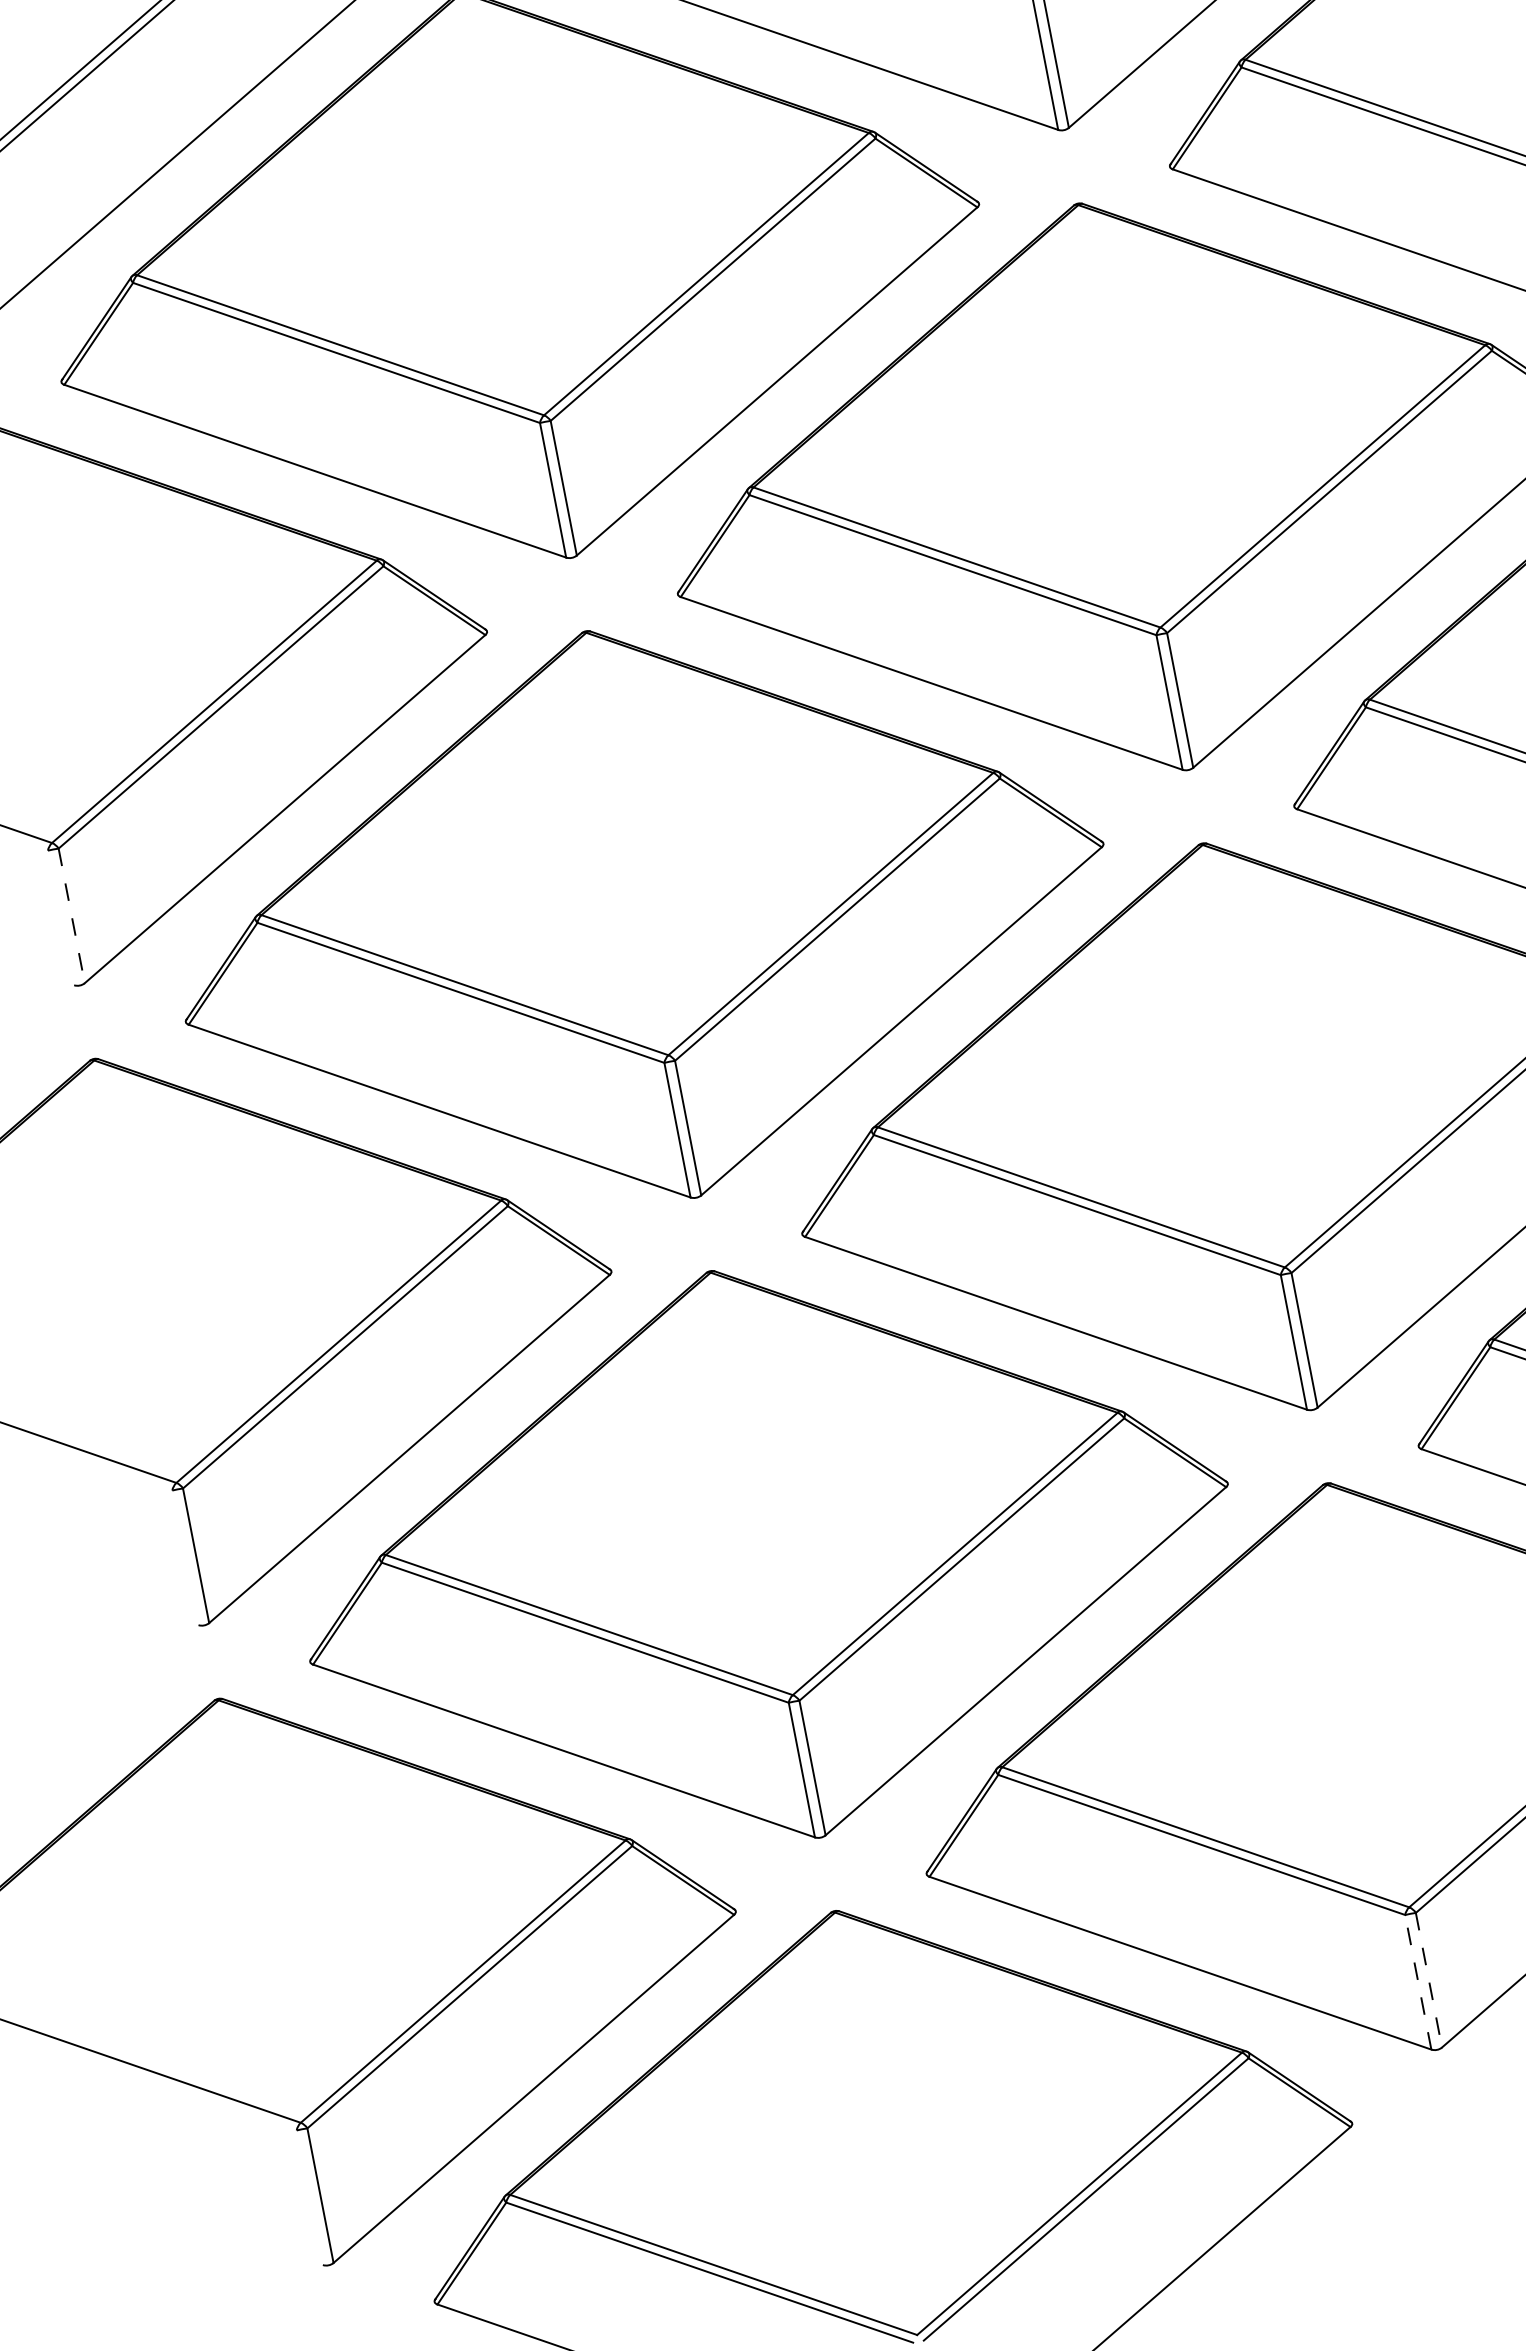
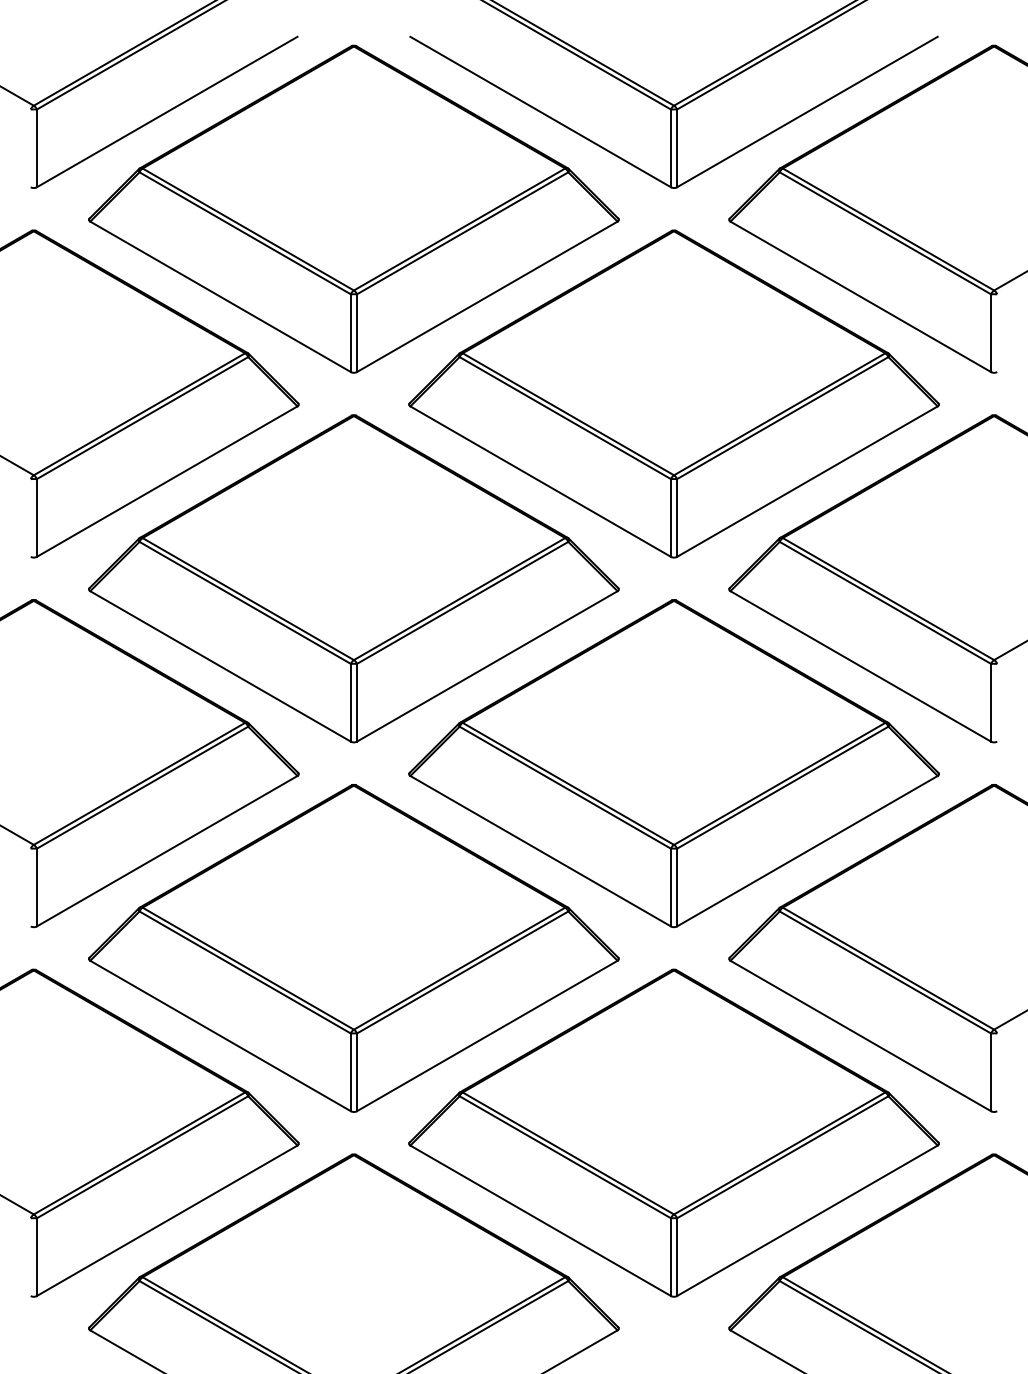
line: (70, 915) -> (36, 517), dashed -> solid
line: (1429, 1980) -> (677, 1257), dashed -> solid
line: (1417, 1983) -> (670, 1257), dashed -> solid

